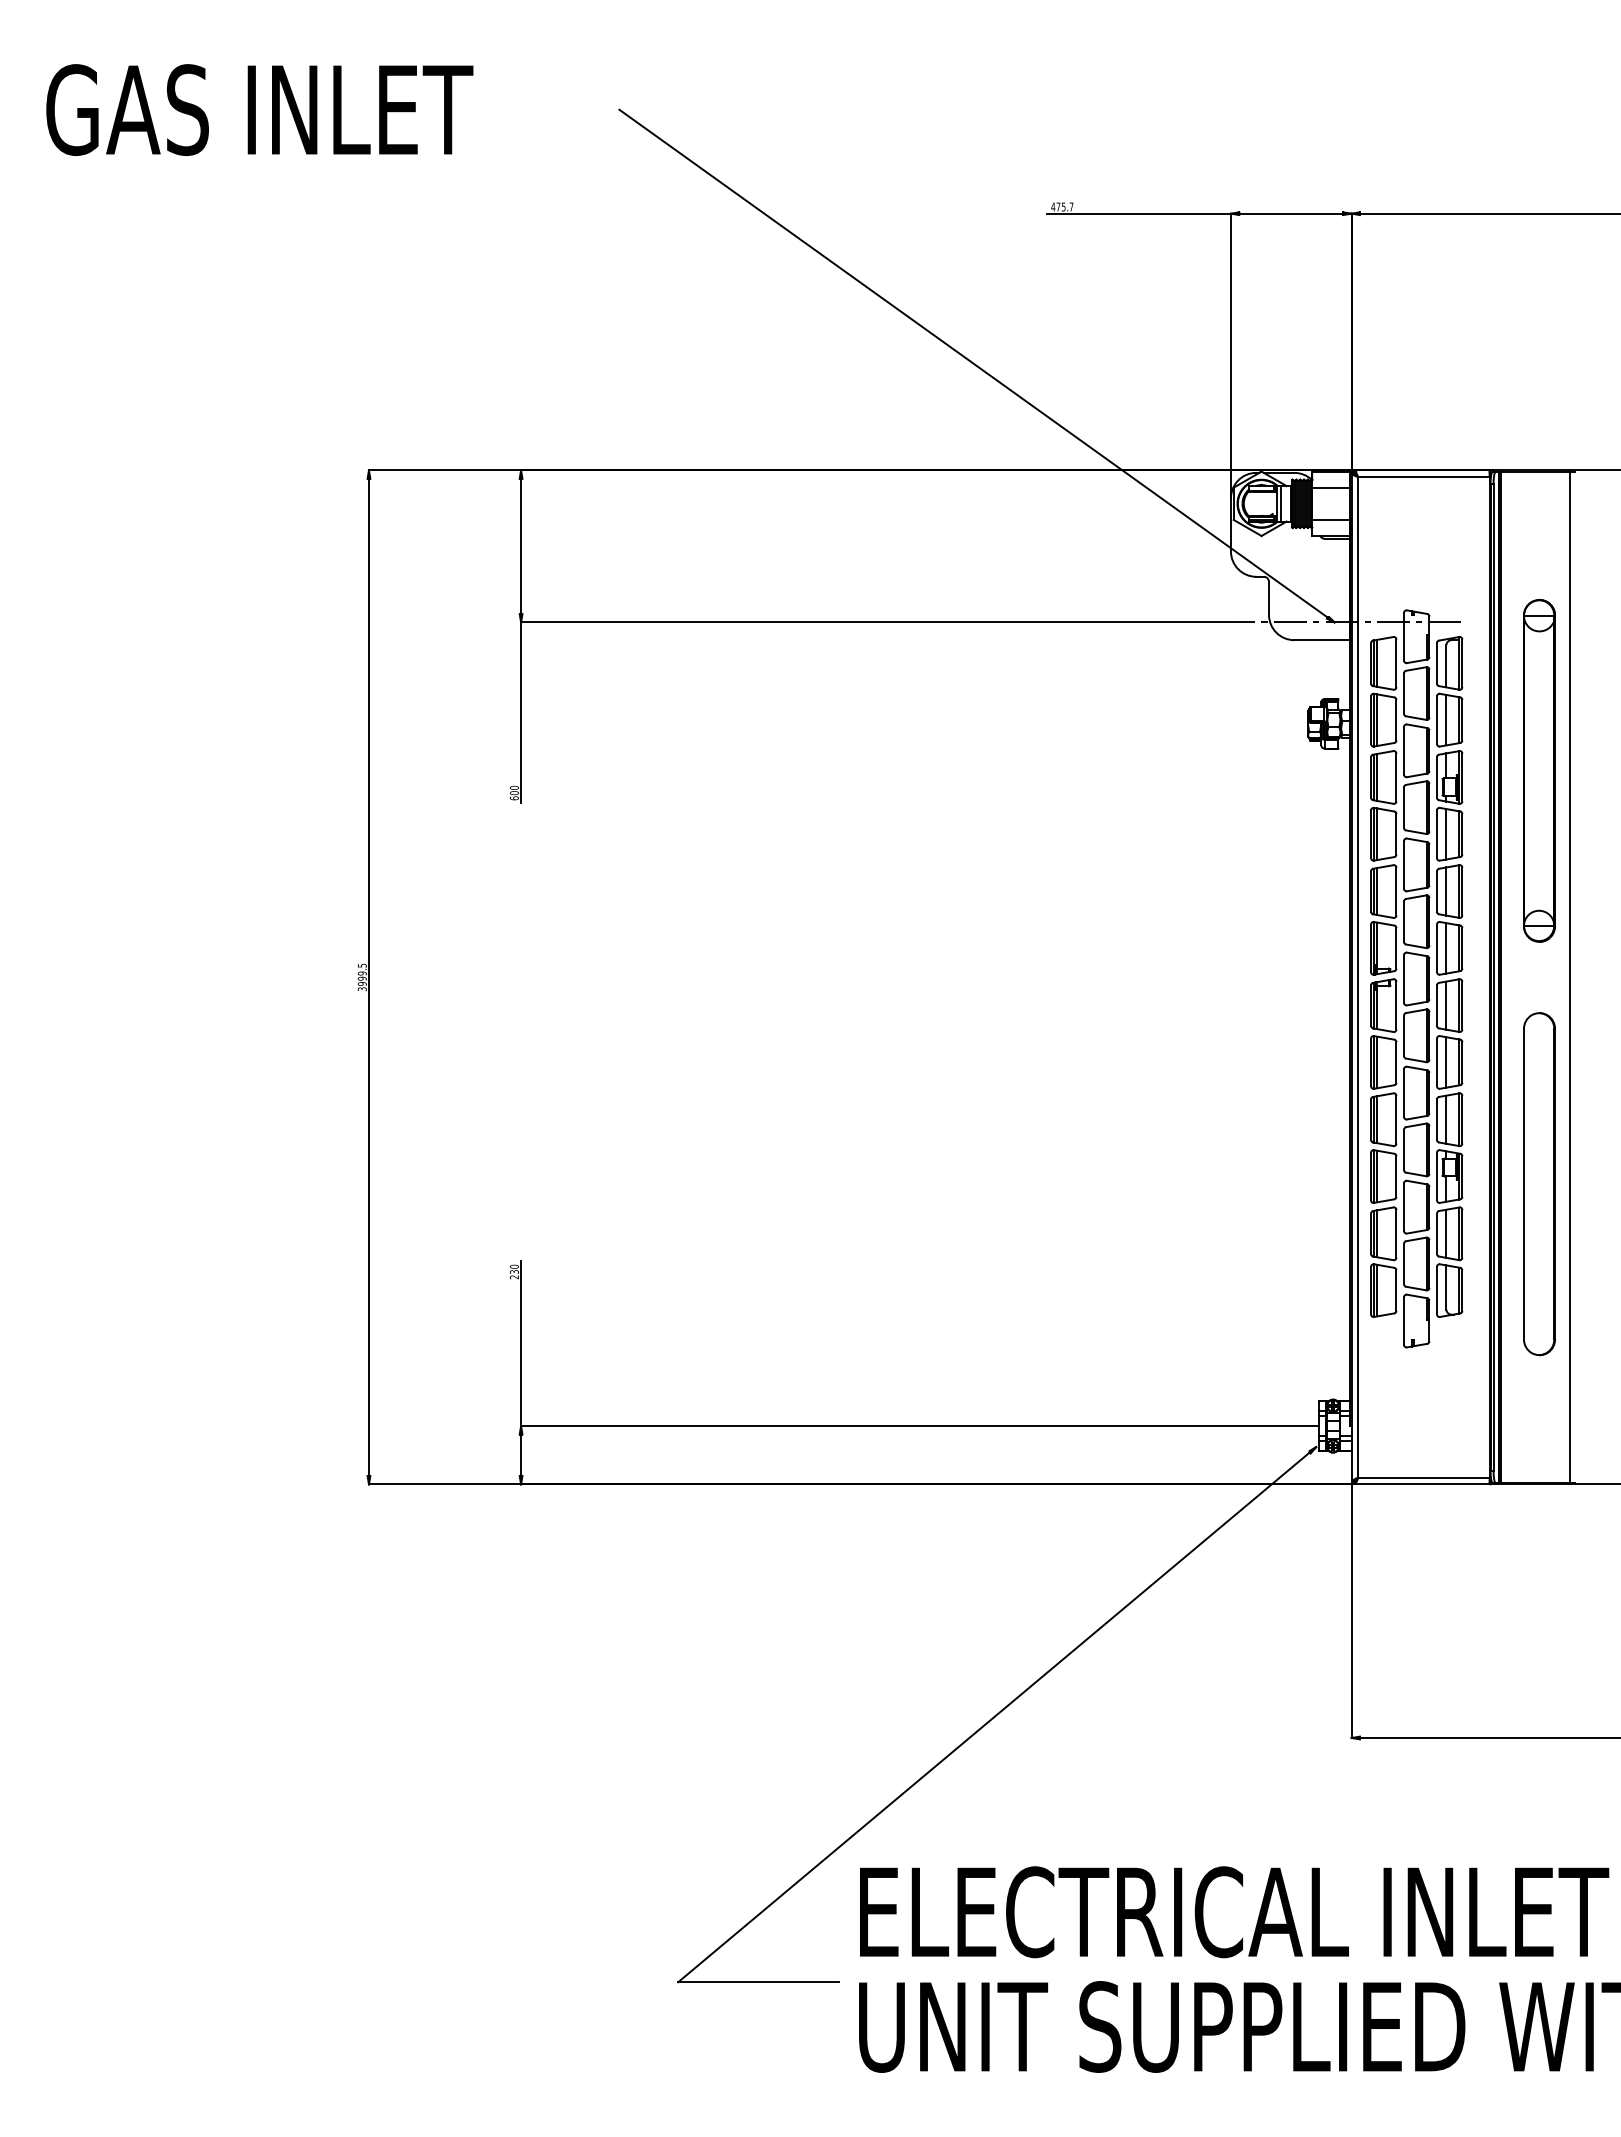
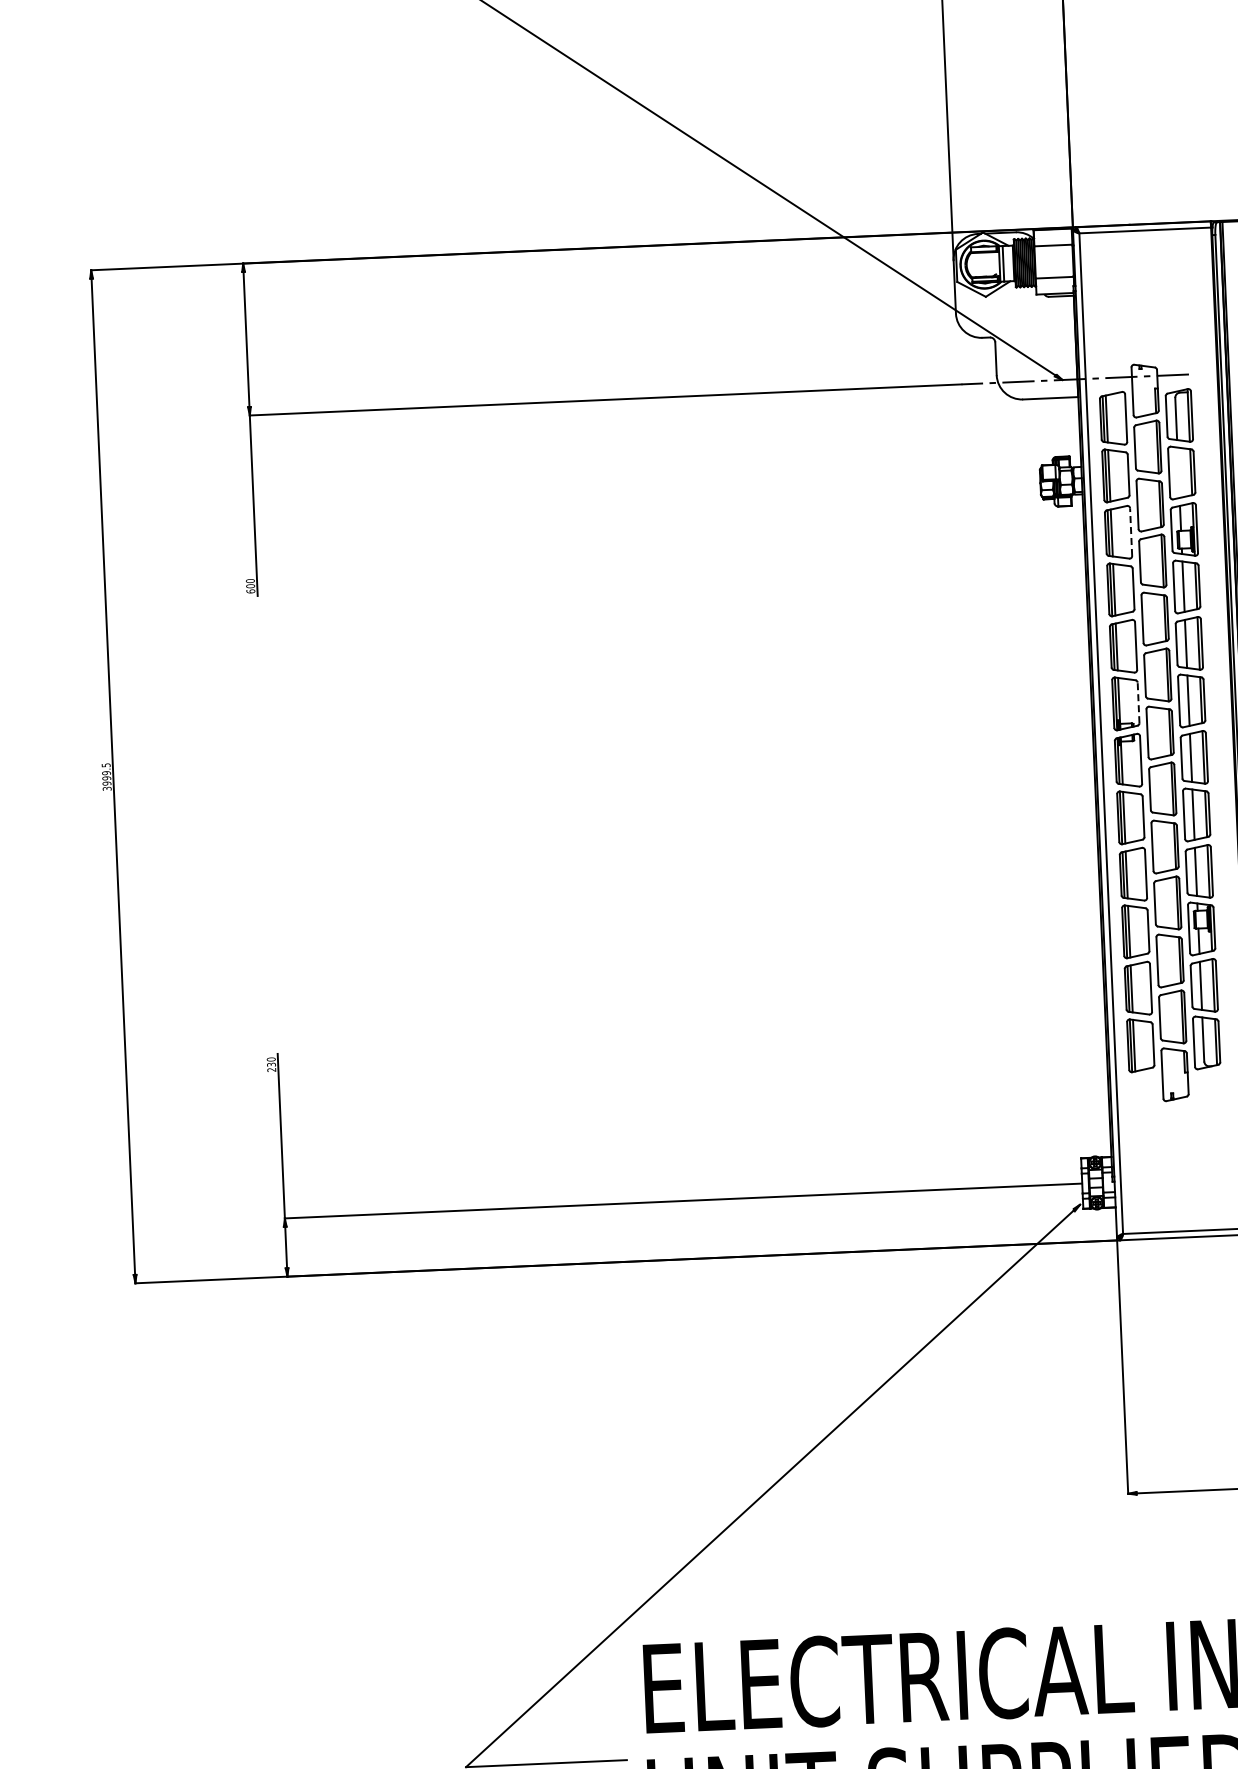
line: (1446, 719) -> (1178, 472), removed
line: (1396, 777) -> (1131, 532), solid -> dashed
line: (1396, 947) -> (1138, 702), solid -> dashed

